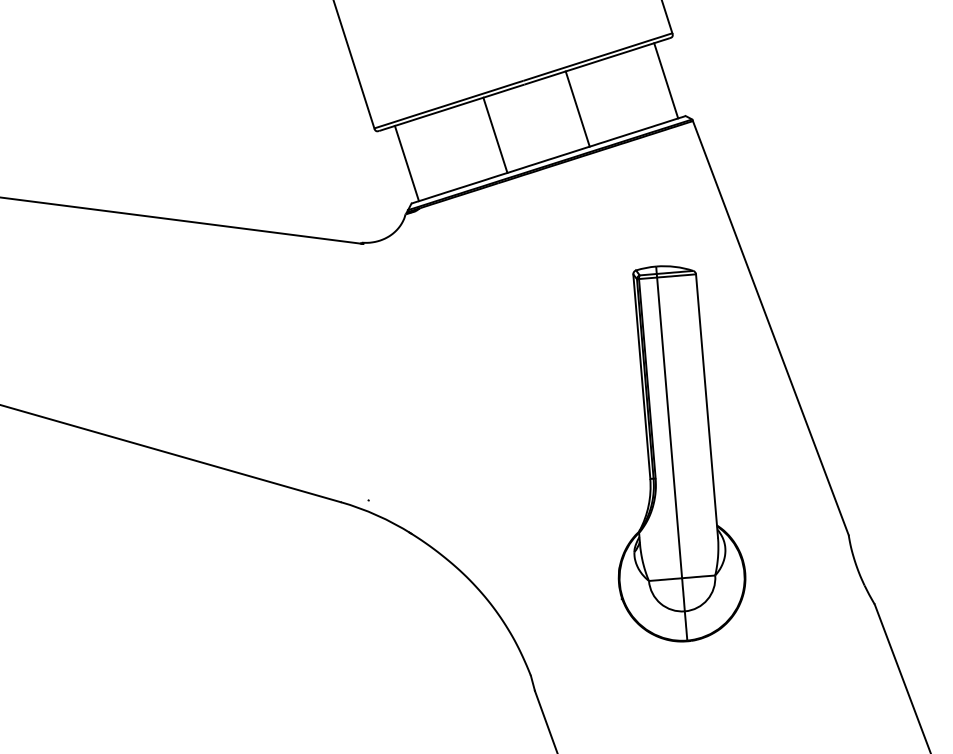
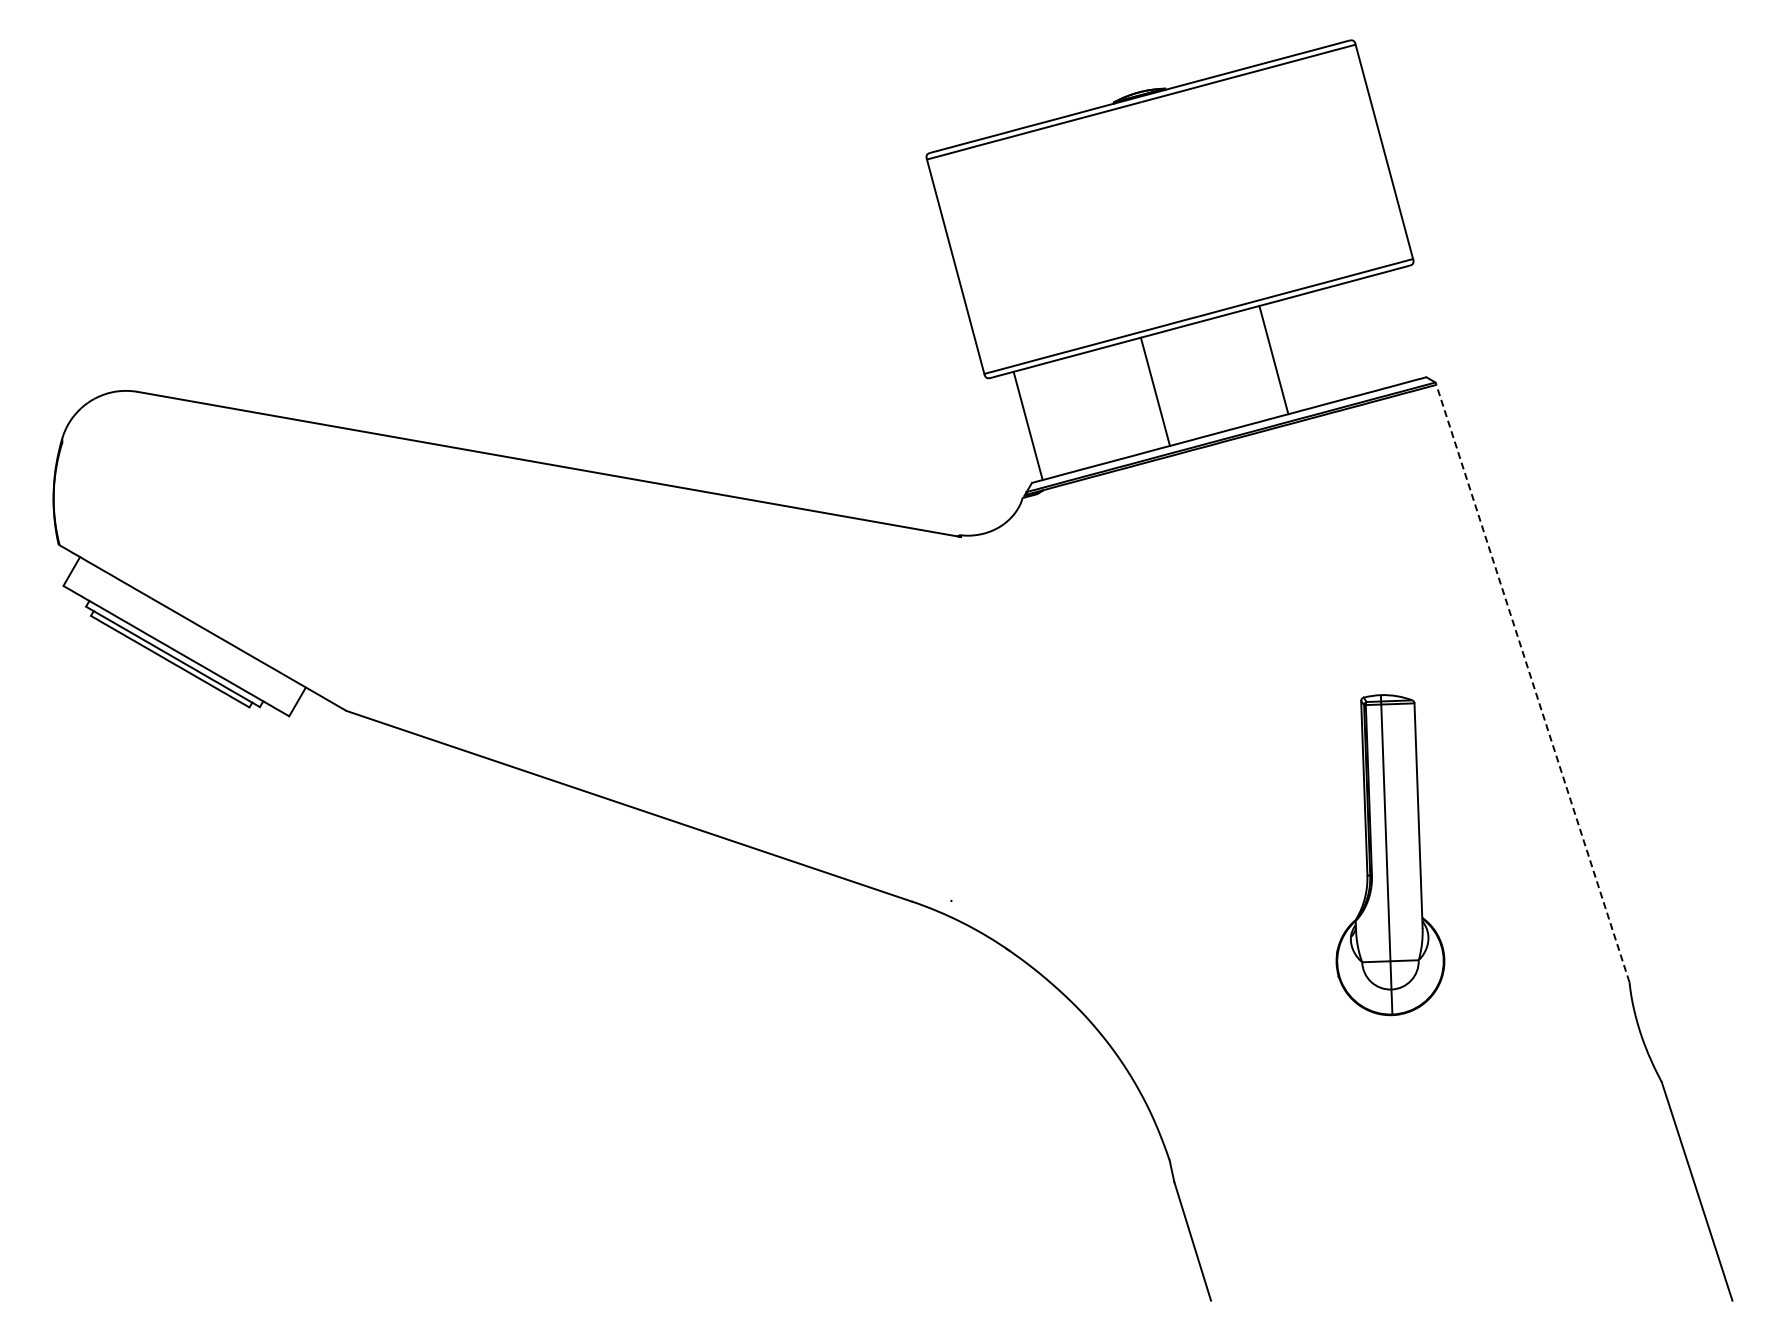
line: (665, 80) -> (1400, 325), removed
line: (770, 328) -> (1532, 683), solid -> dashed
part: (676, 453) -> (1390, 854), size x0.6

